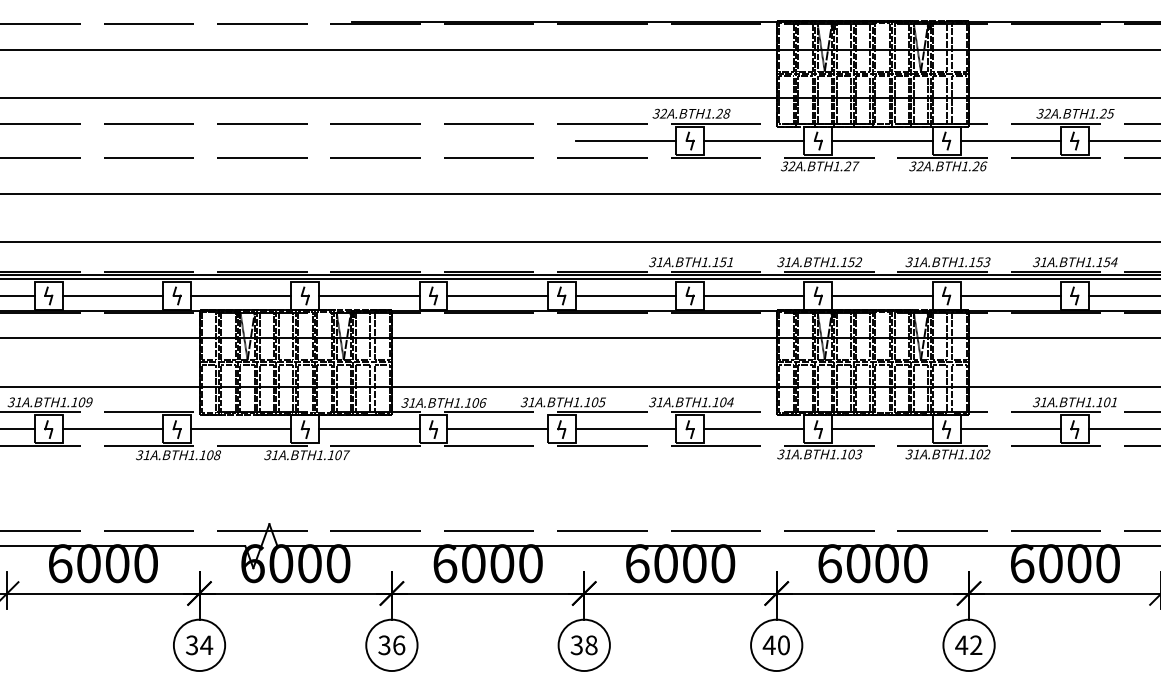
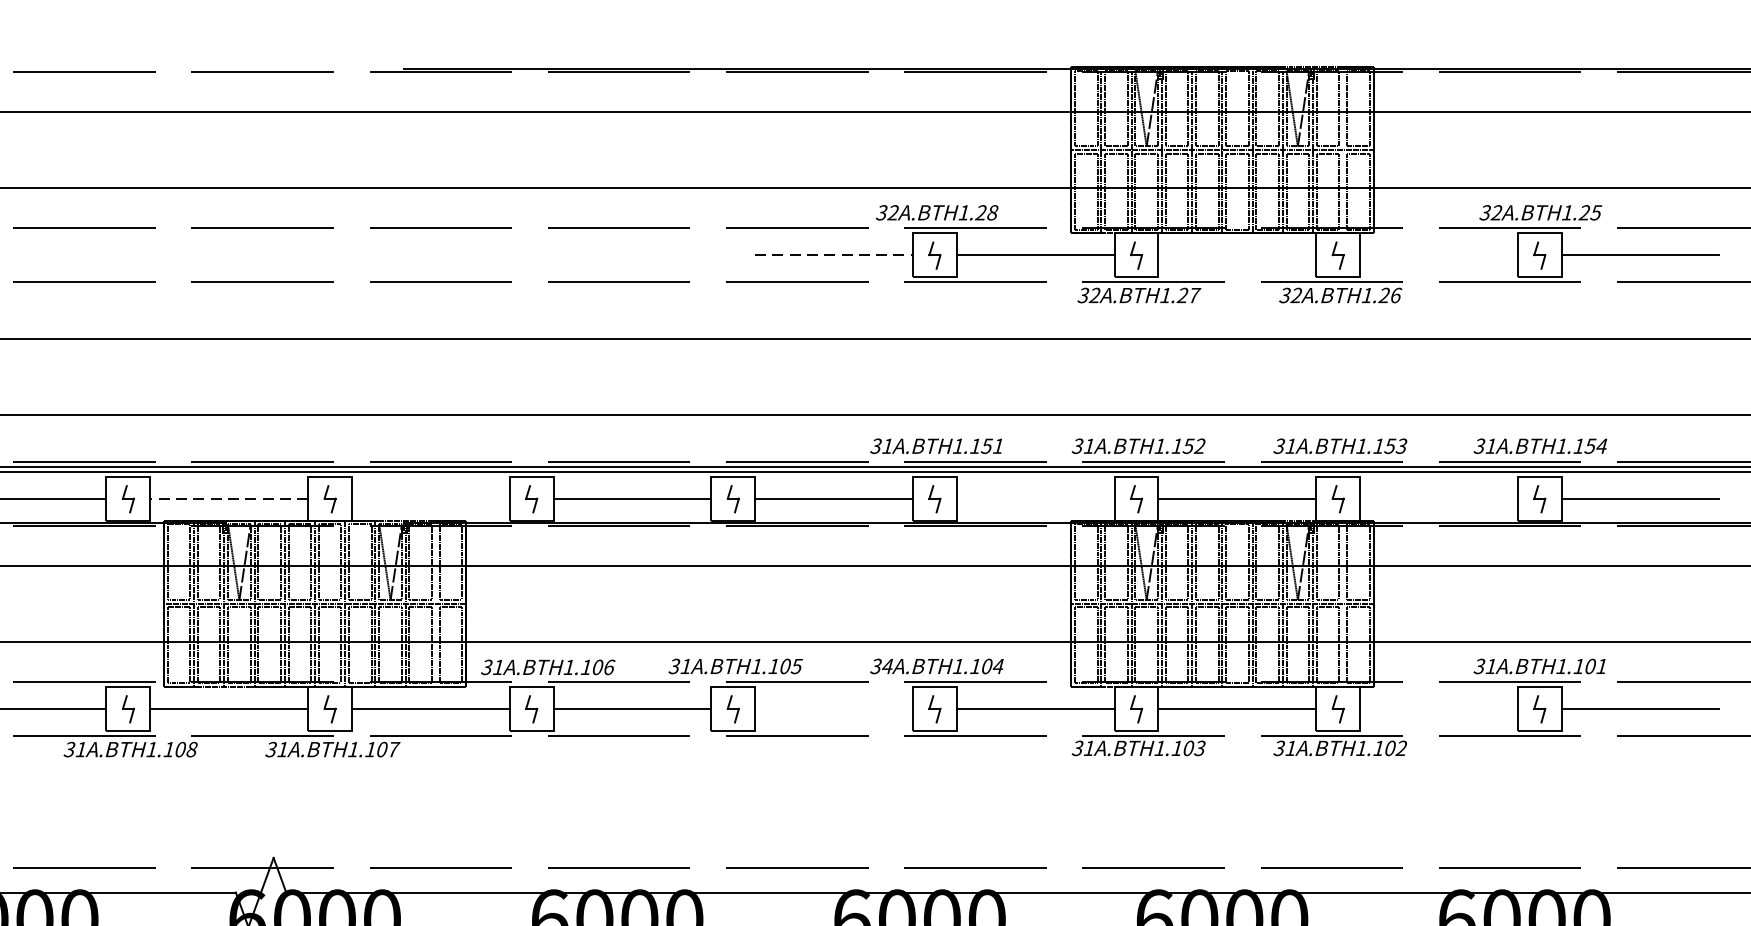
line: (626, 140) -> (834, 254), solid -> dashed
line: (882, 140) -> (1237, 254), removed
line: (1010, 140) -> (1438, 254), removed
line: (240, 295) -> (228, 498), solid -> dashed
line: (369, 295) -> (430, 498), removed
line: (753, 295) -> (1034, 498), removed
line: (1010, 295) -> (1438, 498), removed
text: (659, 402) -> (886, 666), 31 -> 34
line: (625, 429) -> (833, 709), removed
line: (1010, 429) -> (1438, 709), removed

